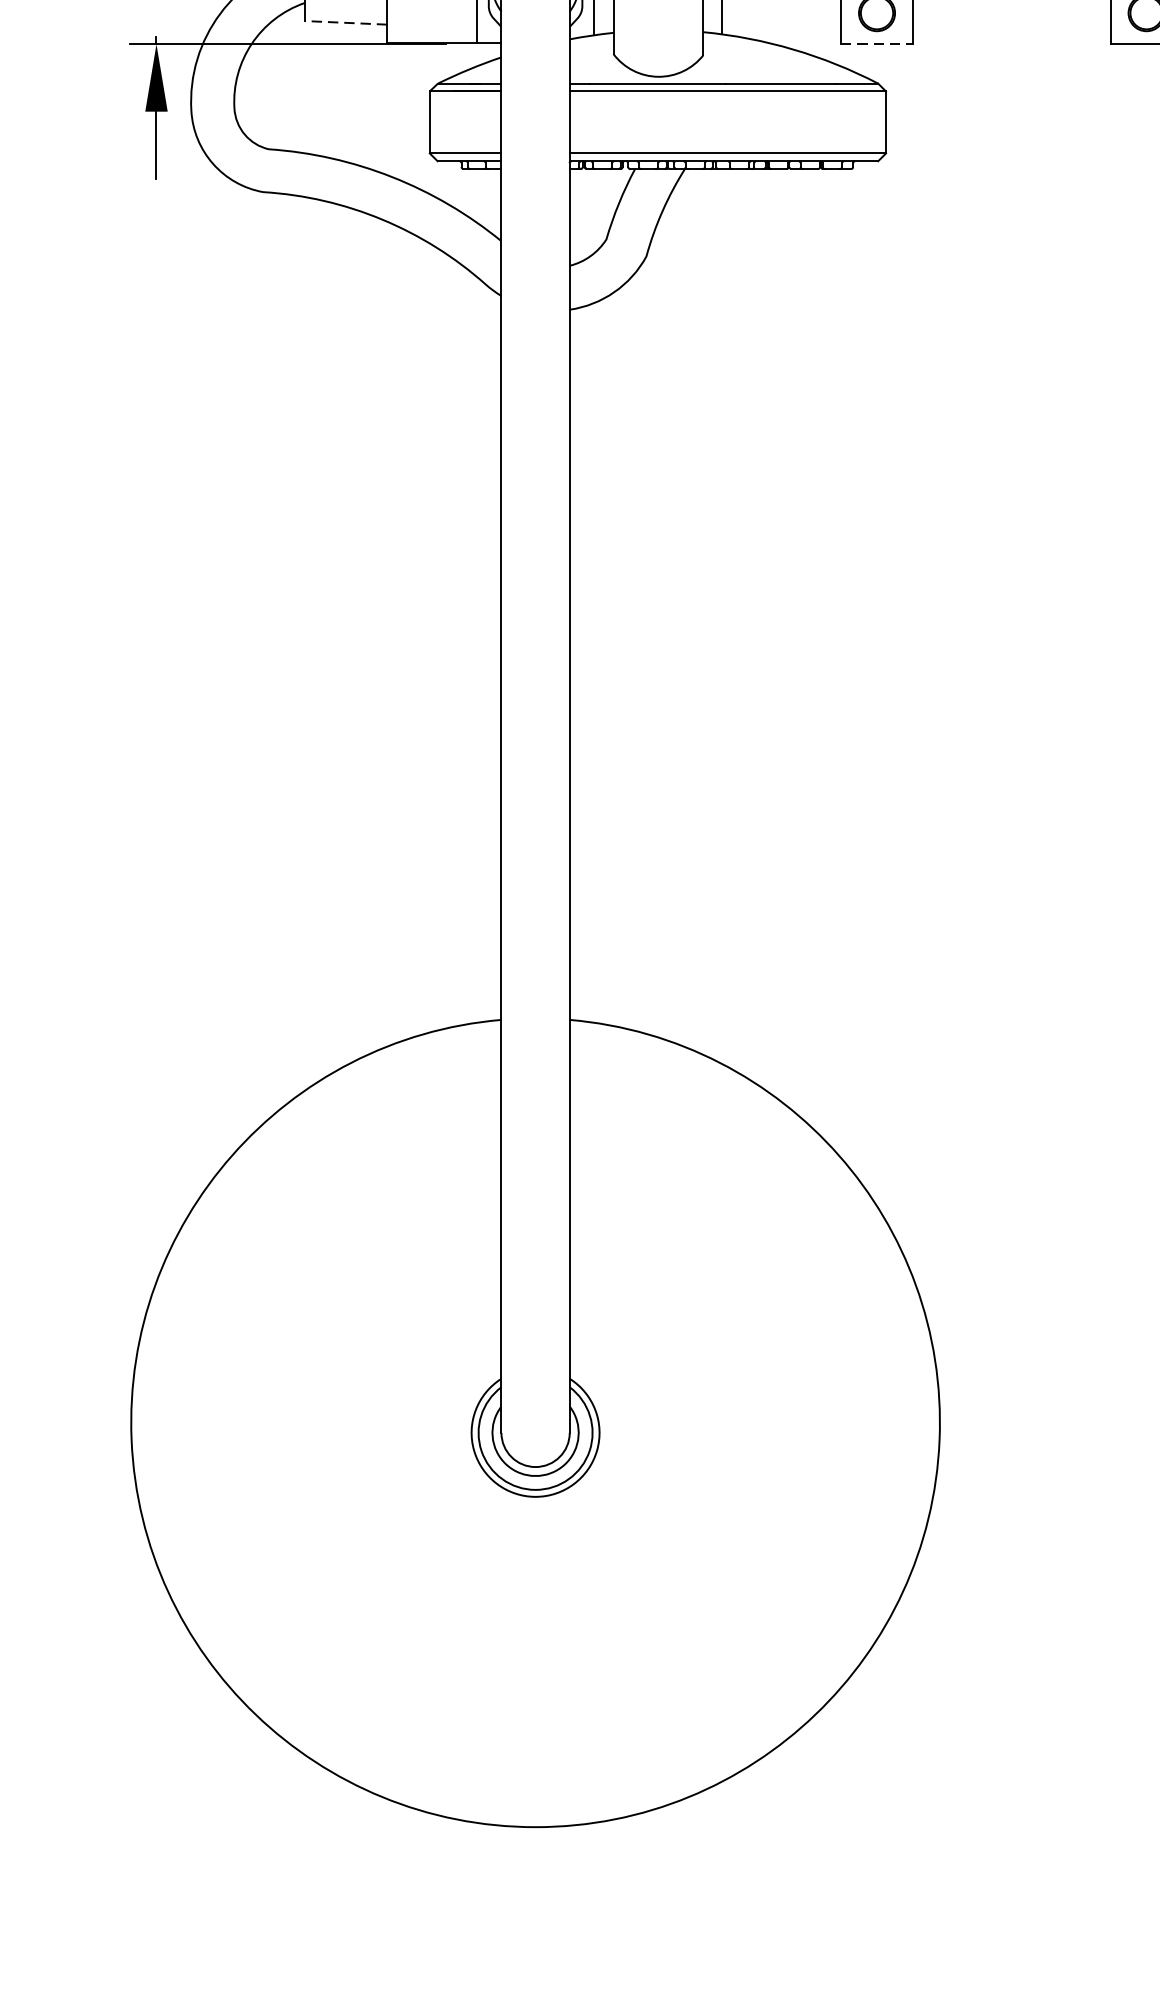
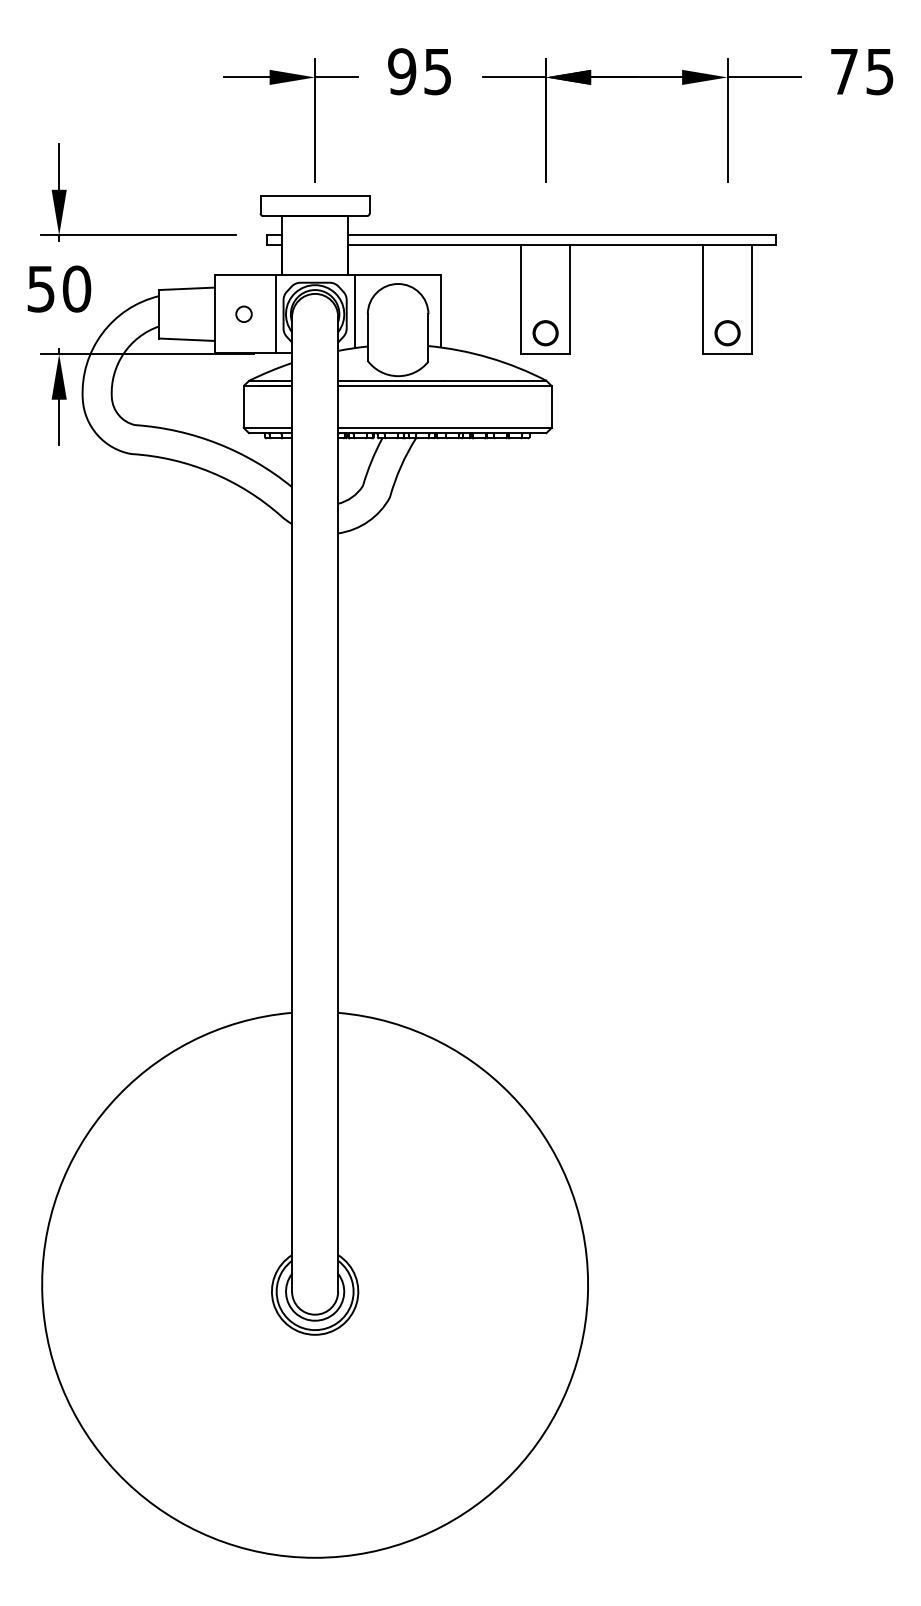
line: (346, 22) -> (187, 339), dashed -> solid
line: (878, 44) -> (546, 354), dashed -> solid

